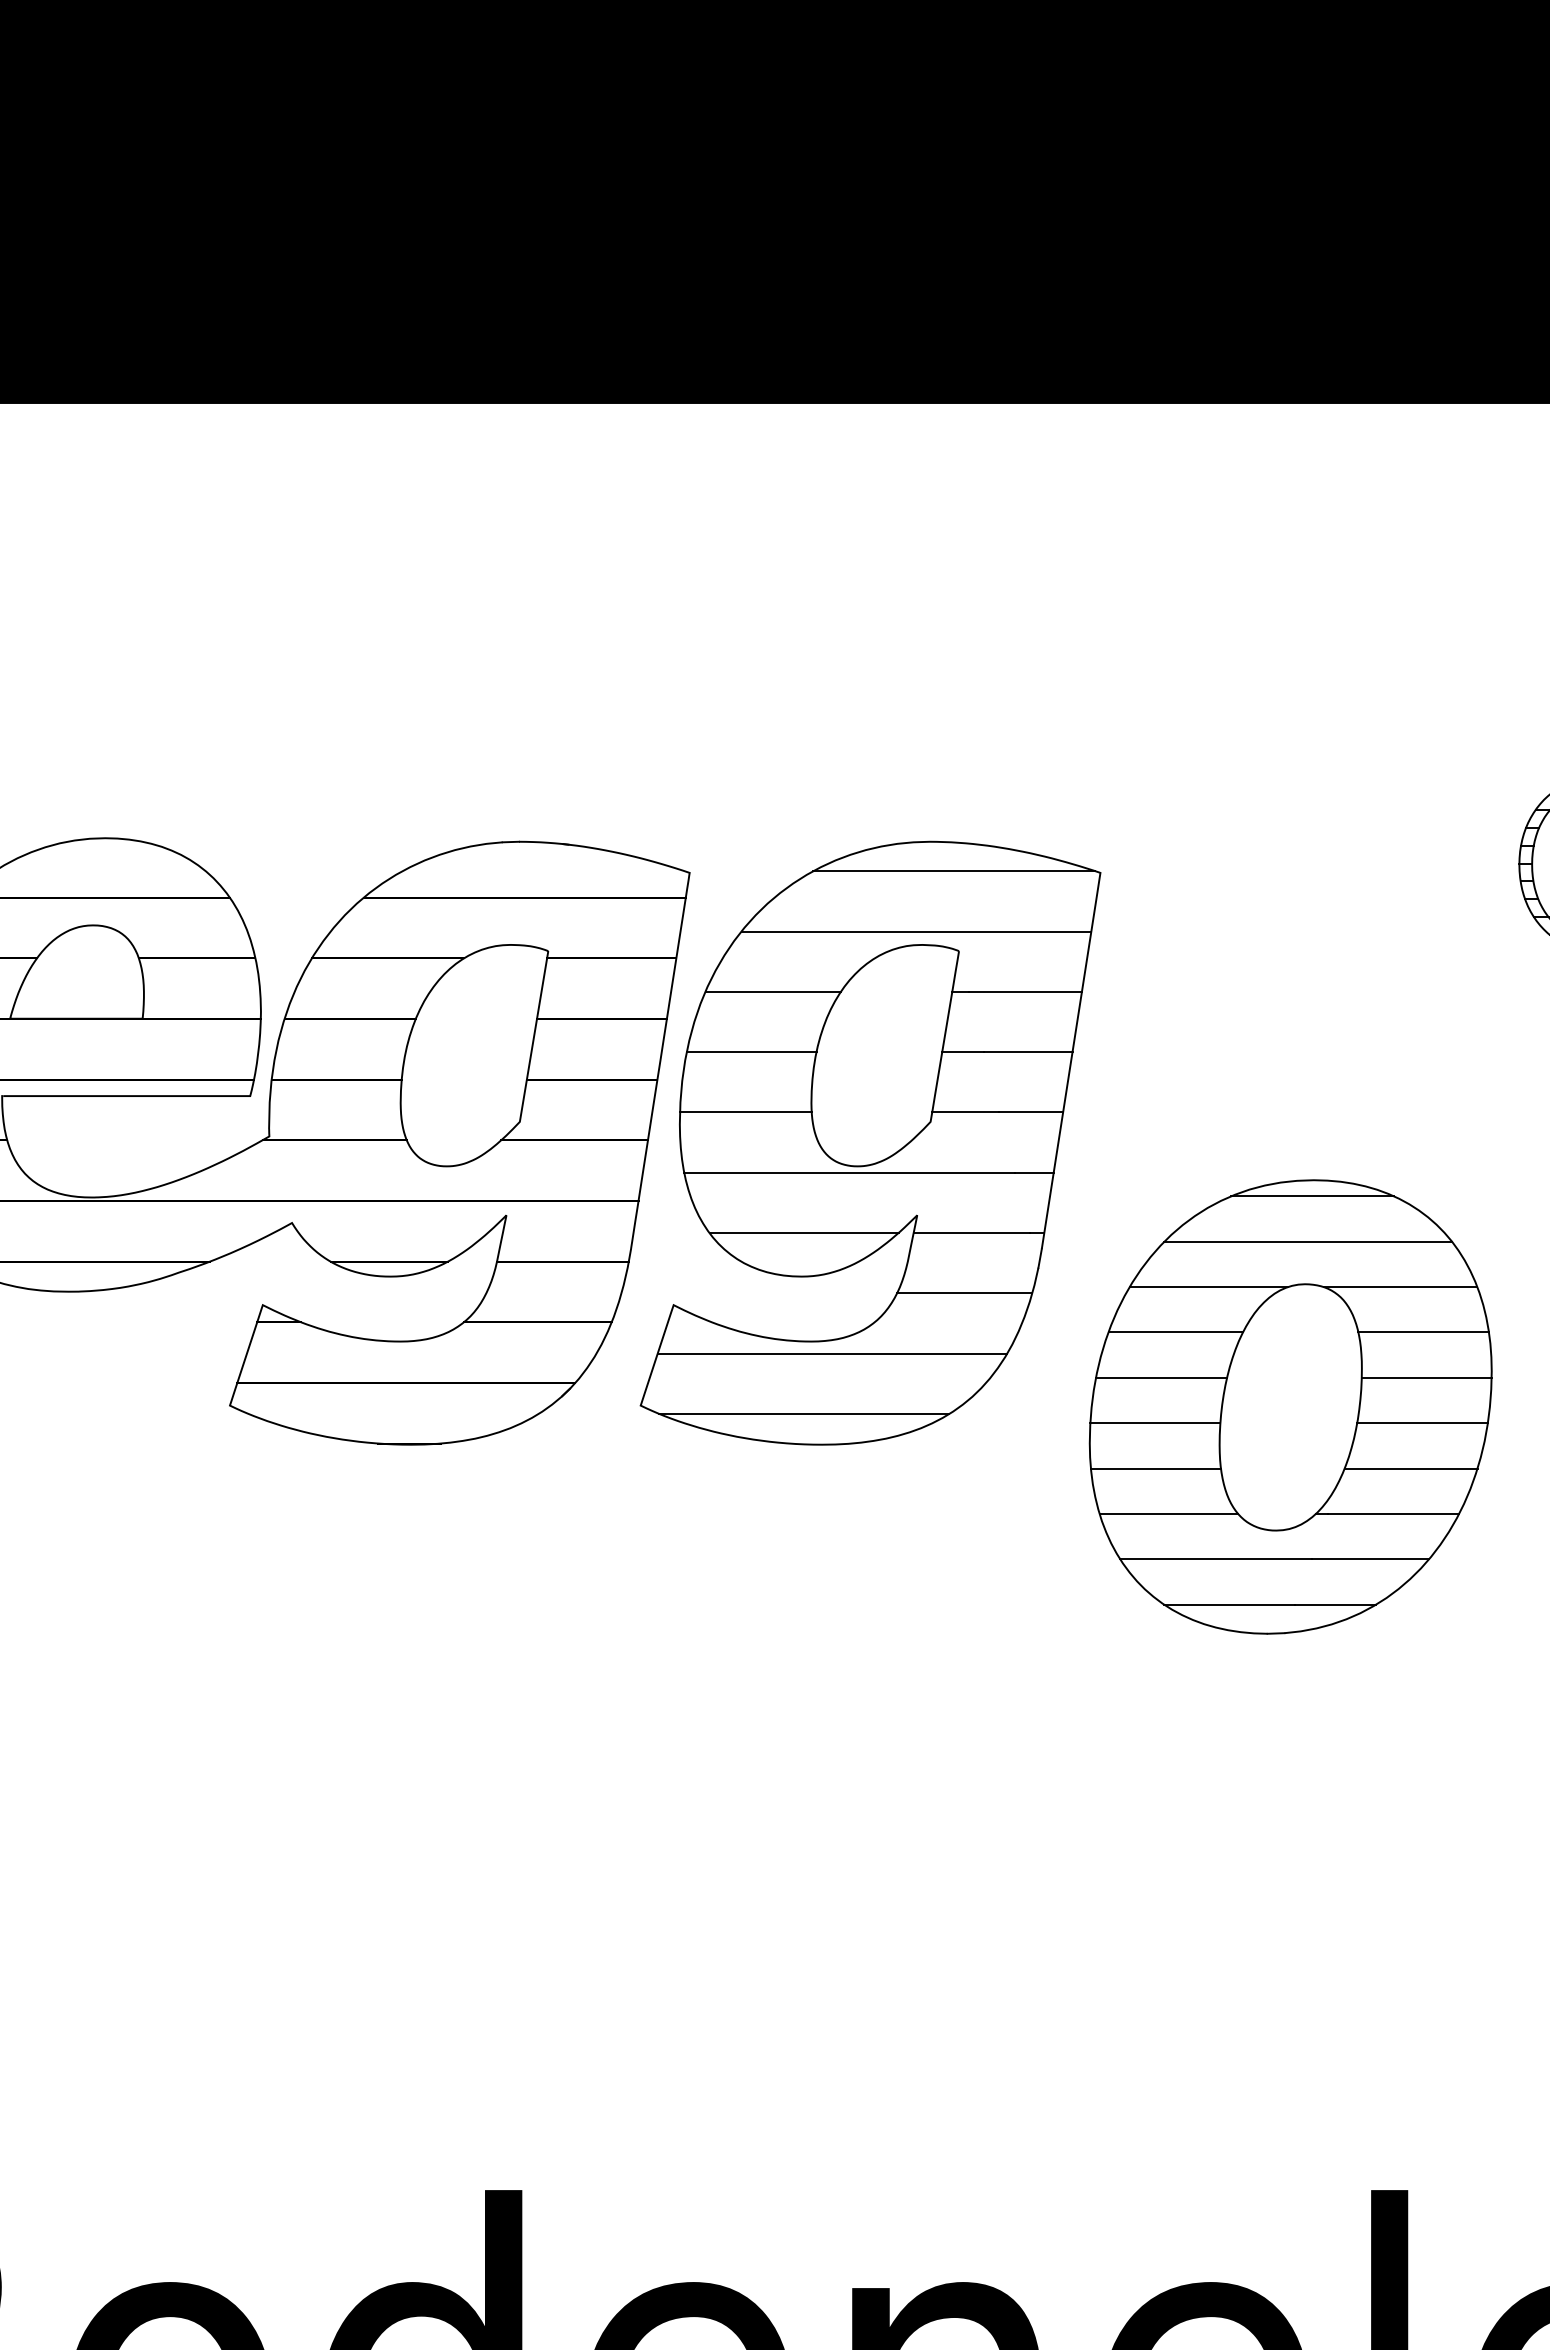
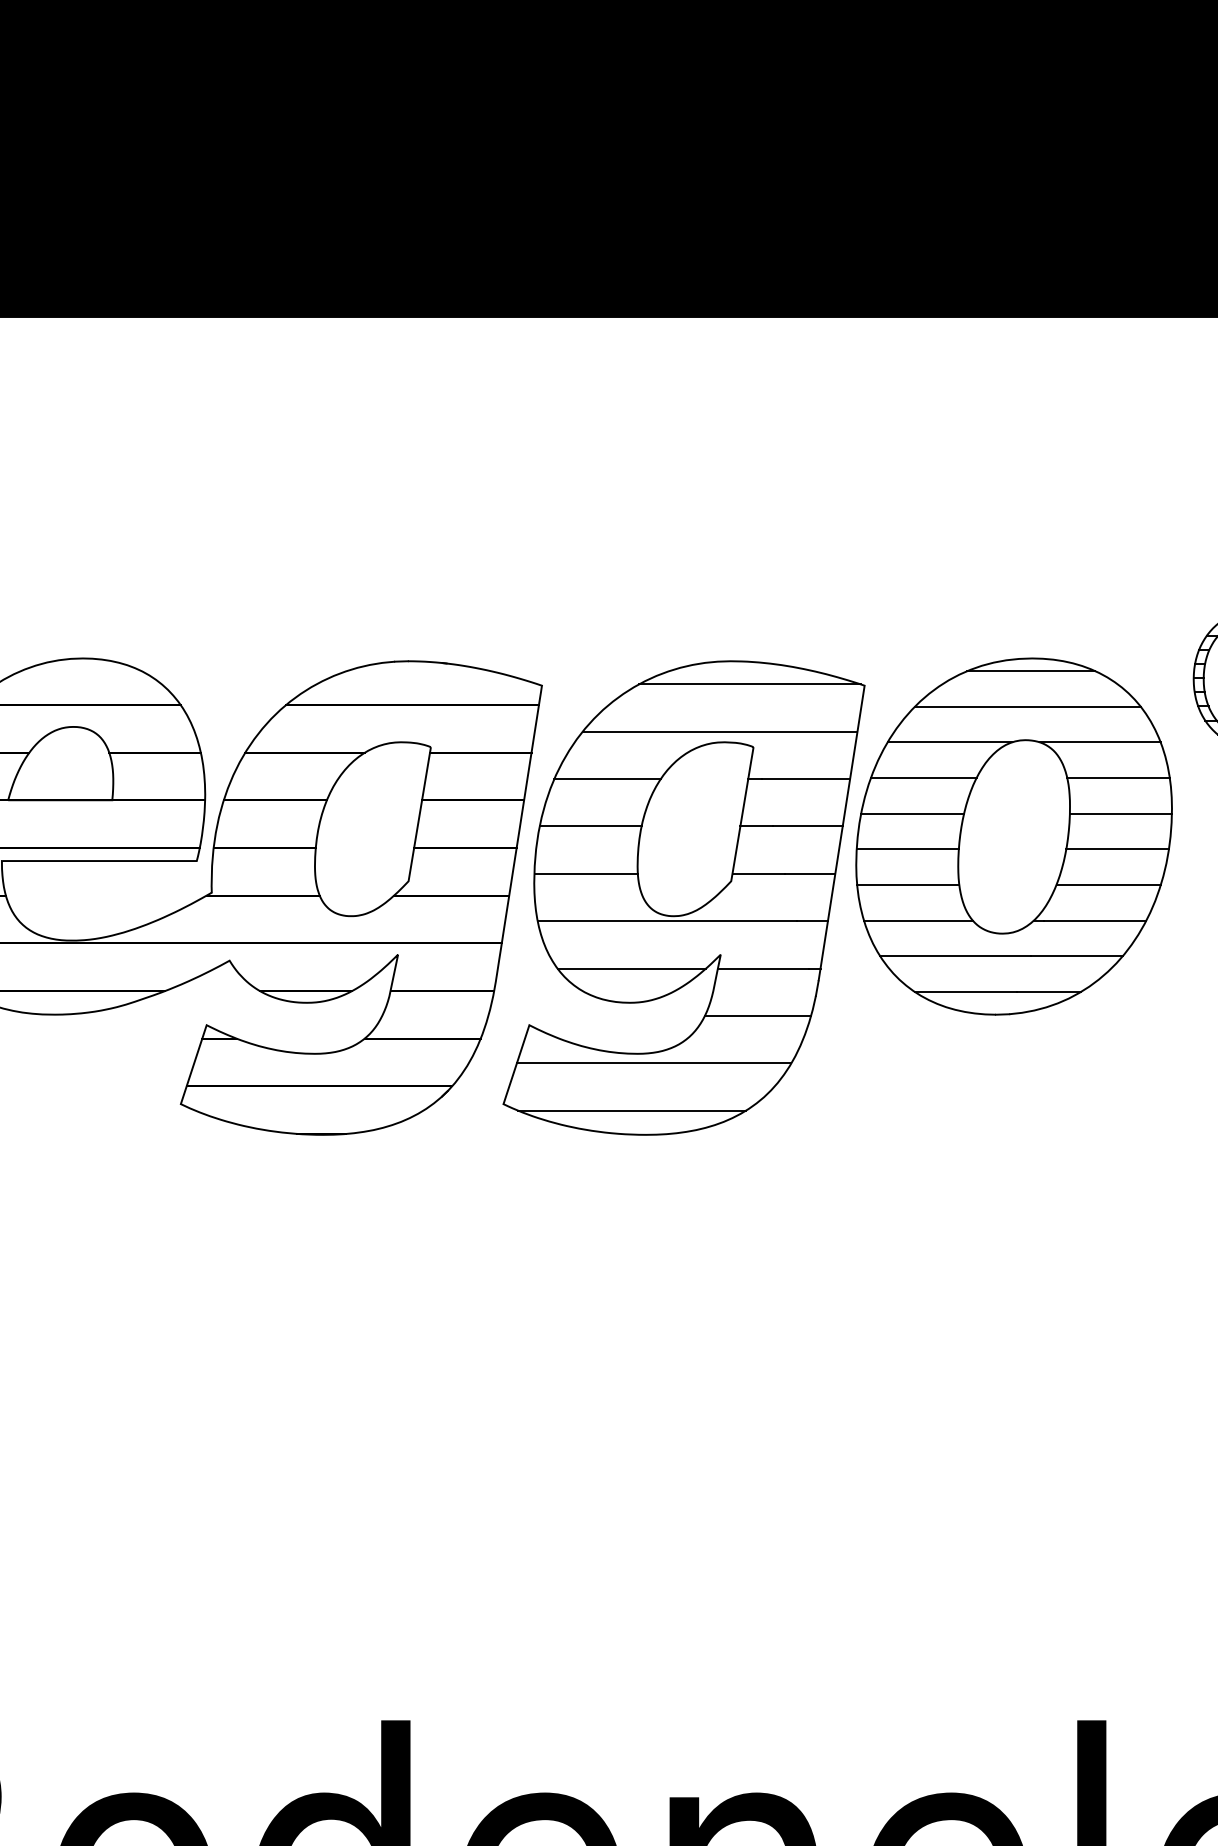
part: (1290, 1406) -> (1013, 836), moved

